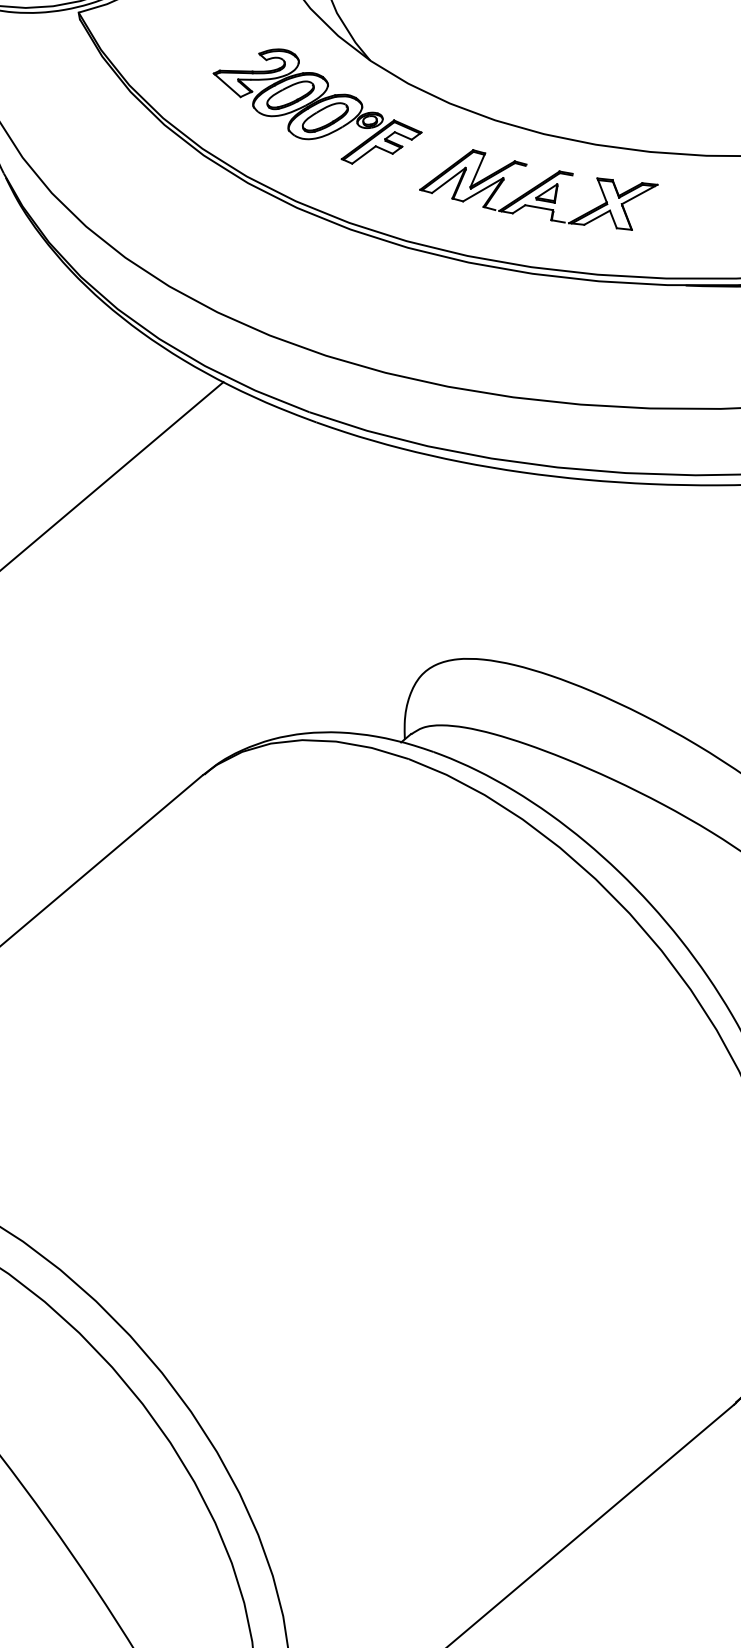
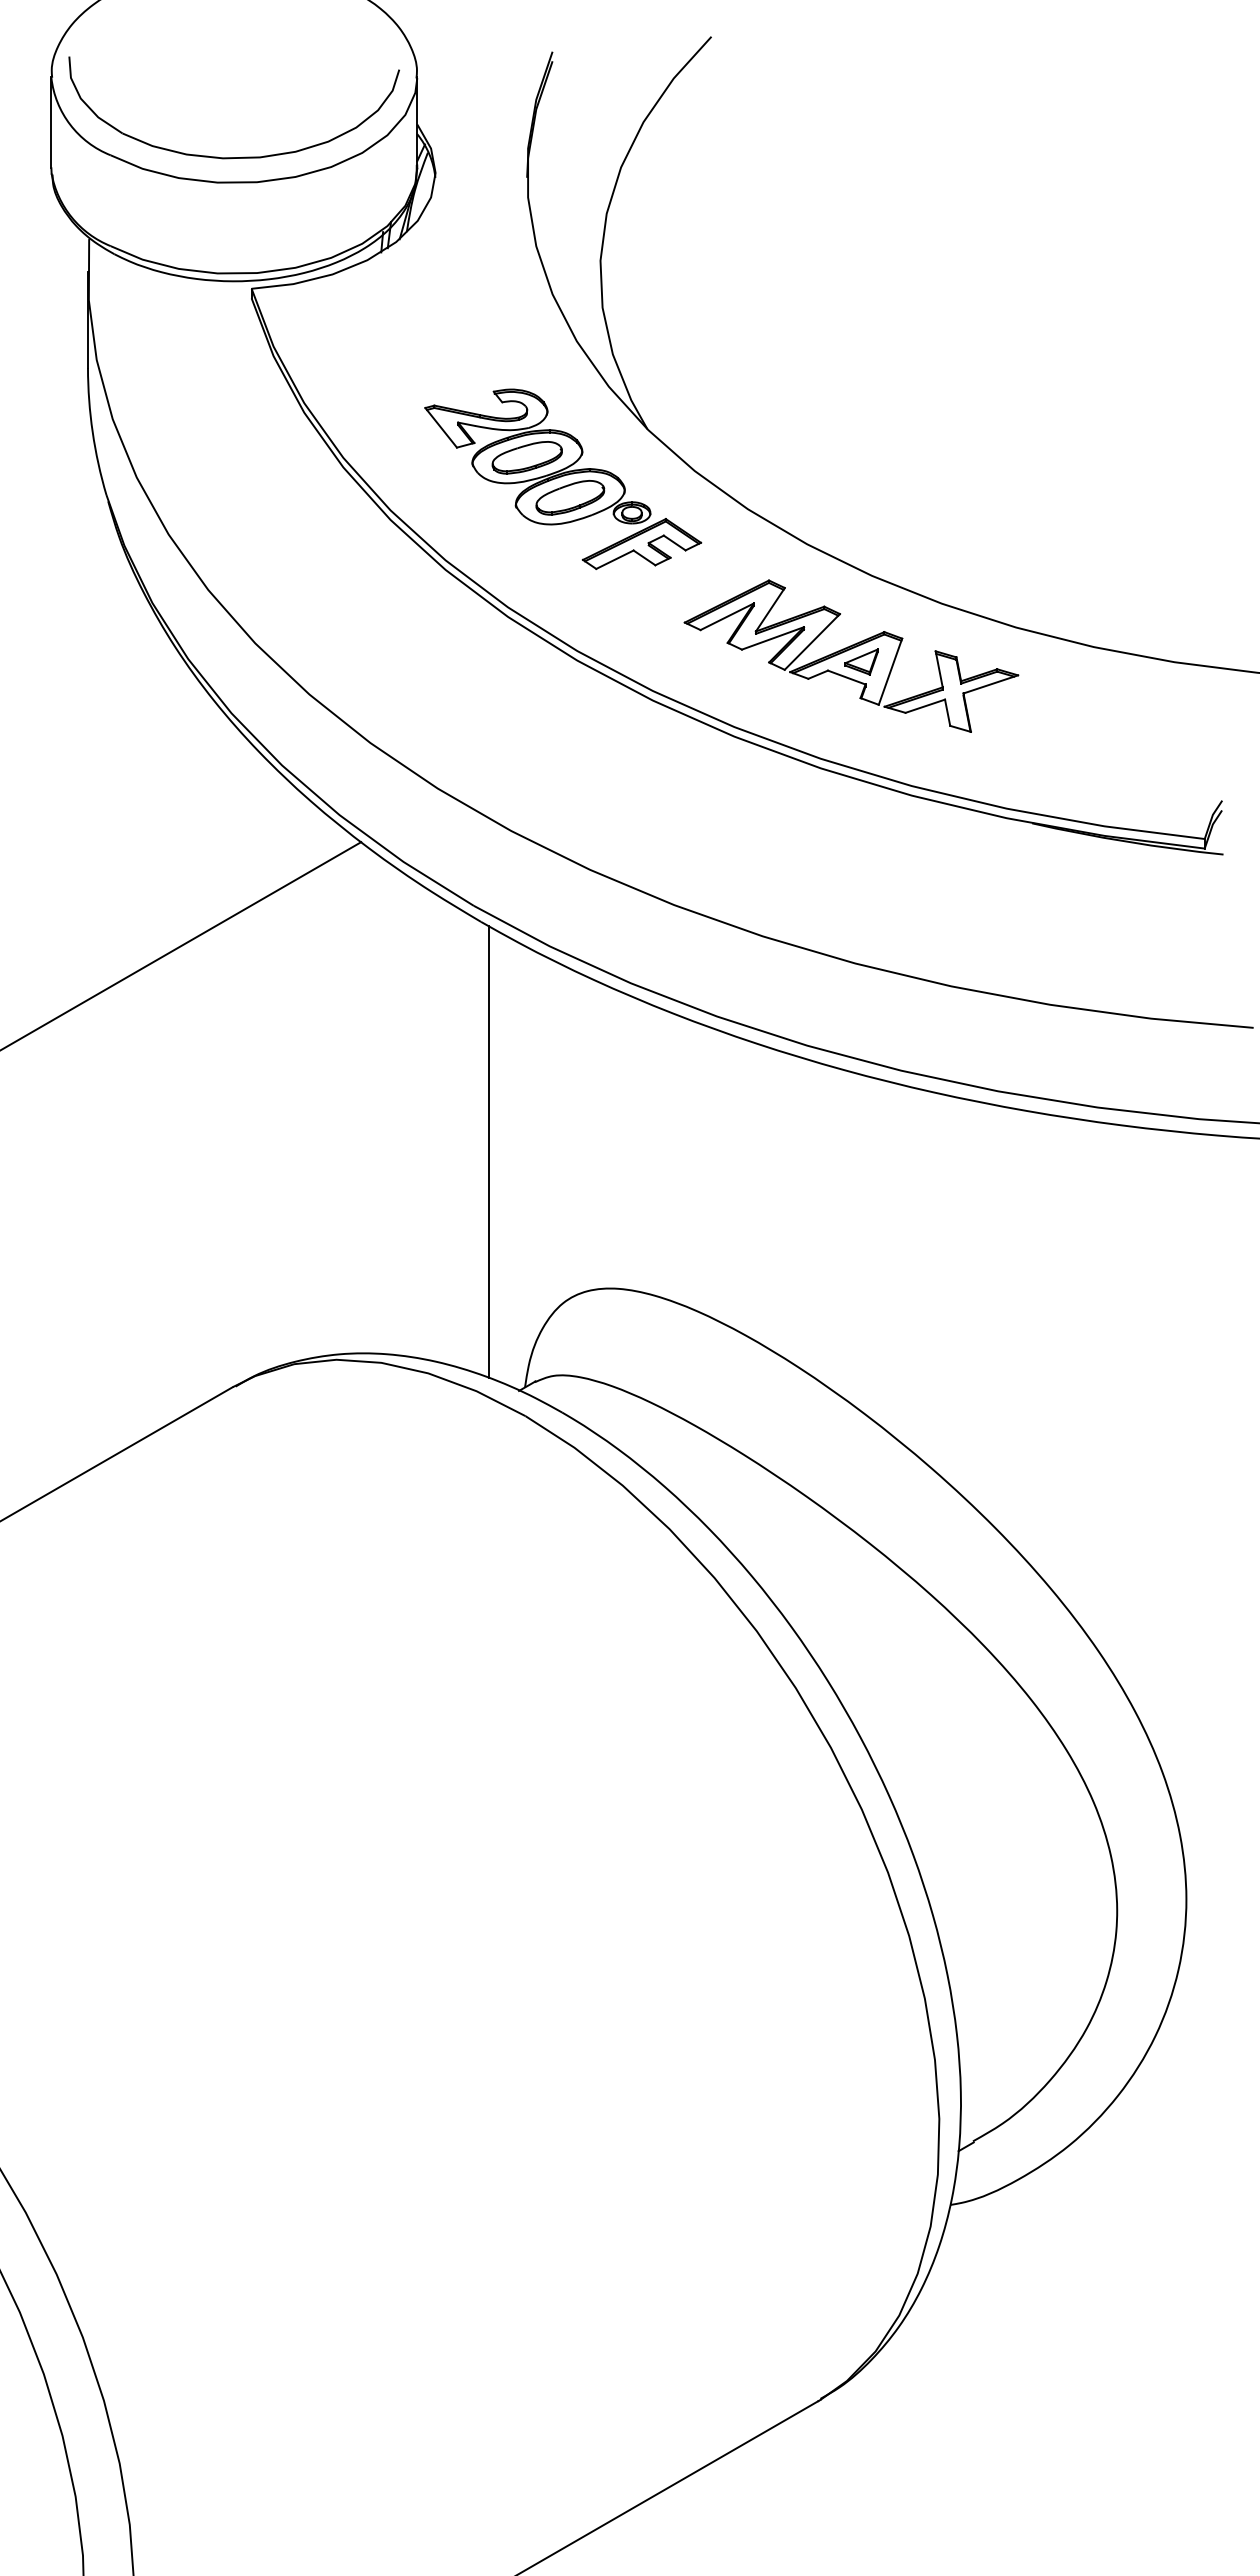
line: (510, 187) -> (811, 641), added
line: (568, 198) -> (890, 671), added
line: (350, 580) -> (489, 1151), added

